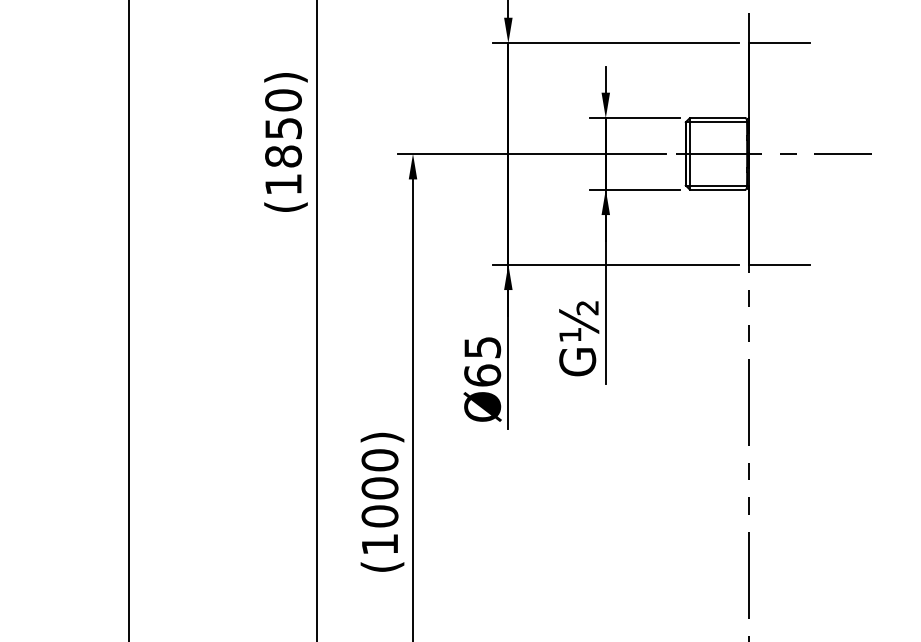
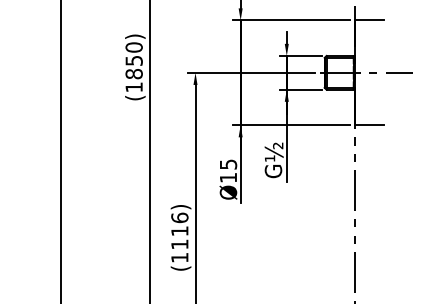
text: (482, 374) -> (228, 177), Ø65 -> Ø15
text: (379, 486) -> (179, 230), (1000) -> (1116)

